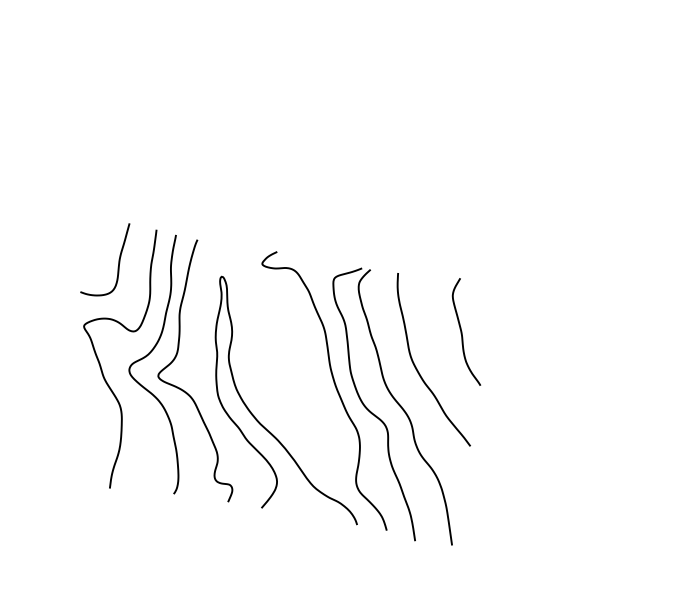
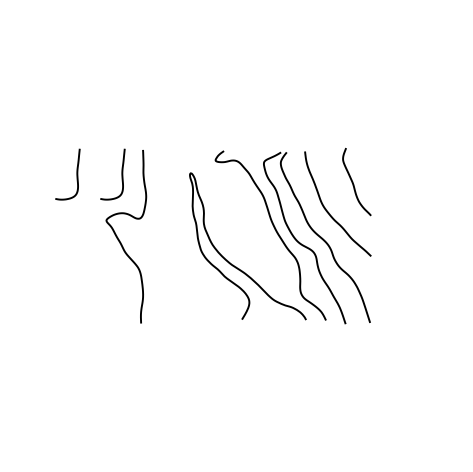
curve: (50, 249) -> (76, 174), added
part: (177, 356) -> (170, 230), removed

